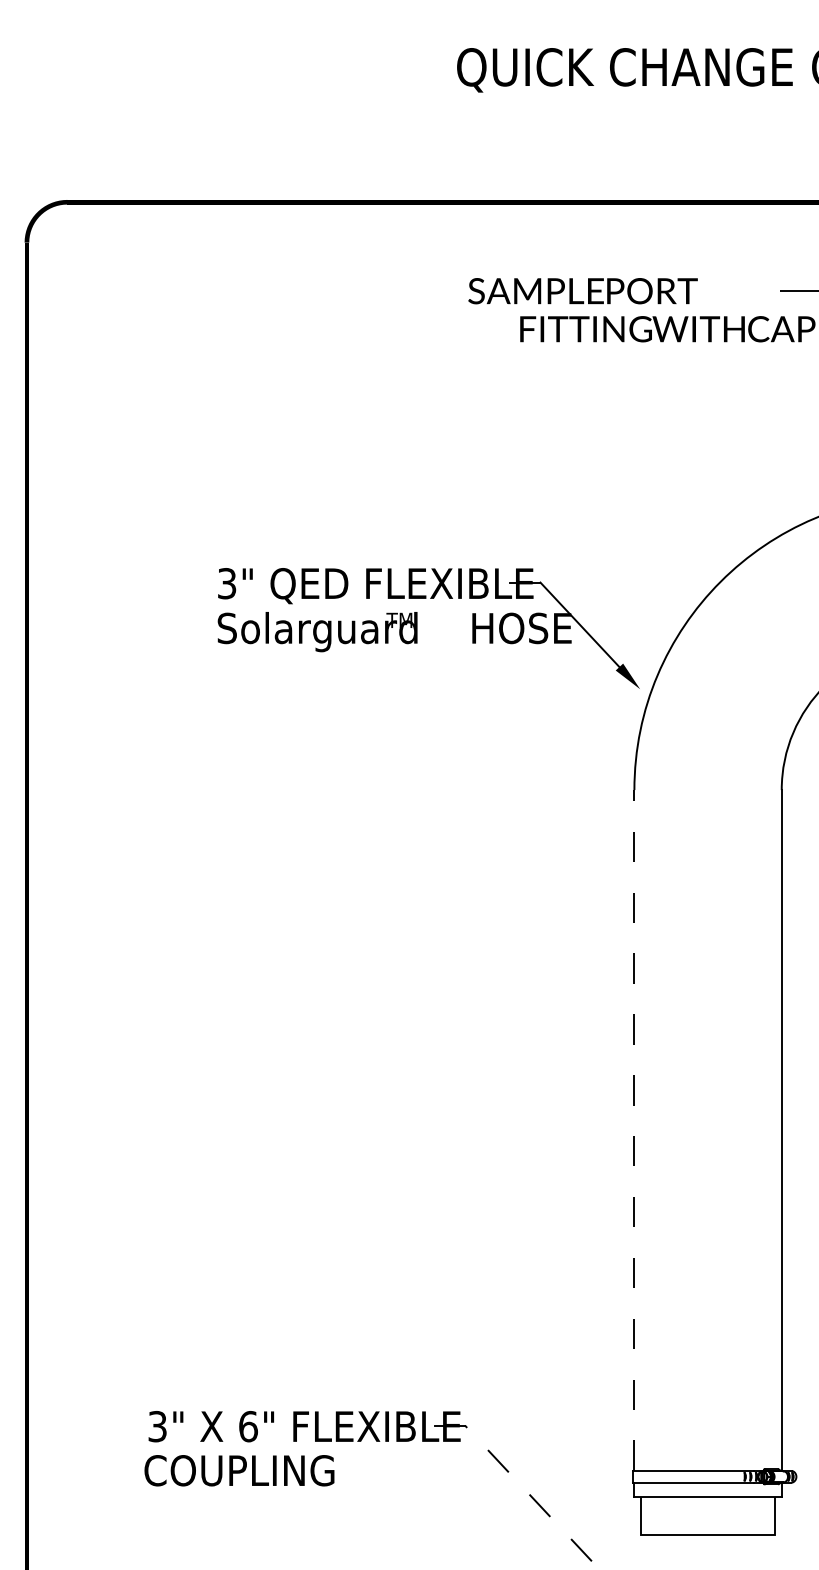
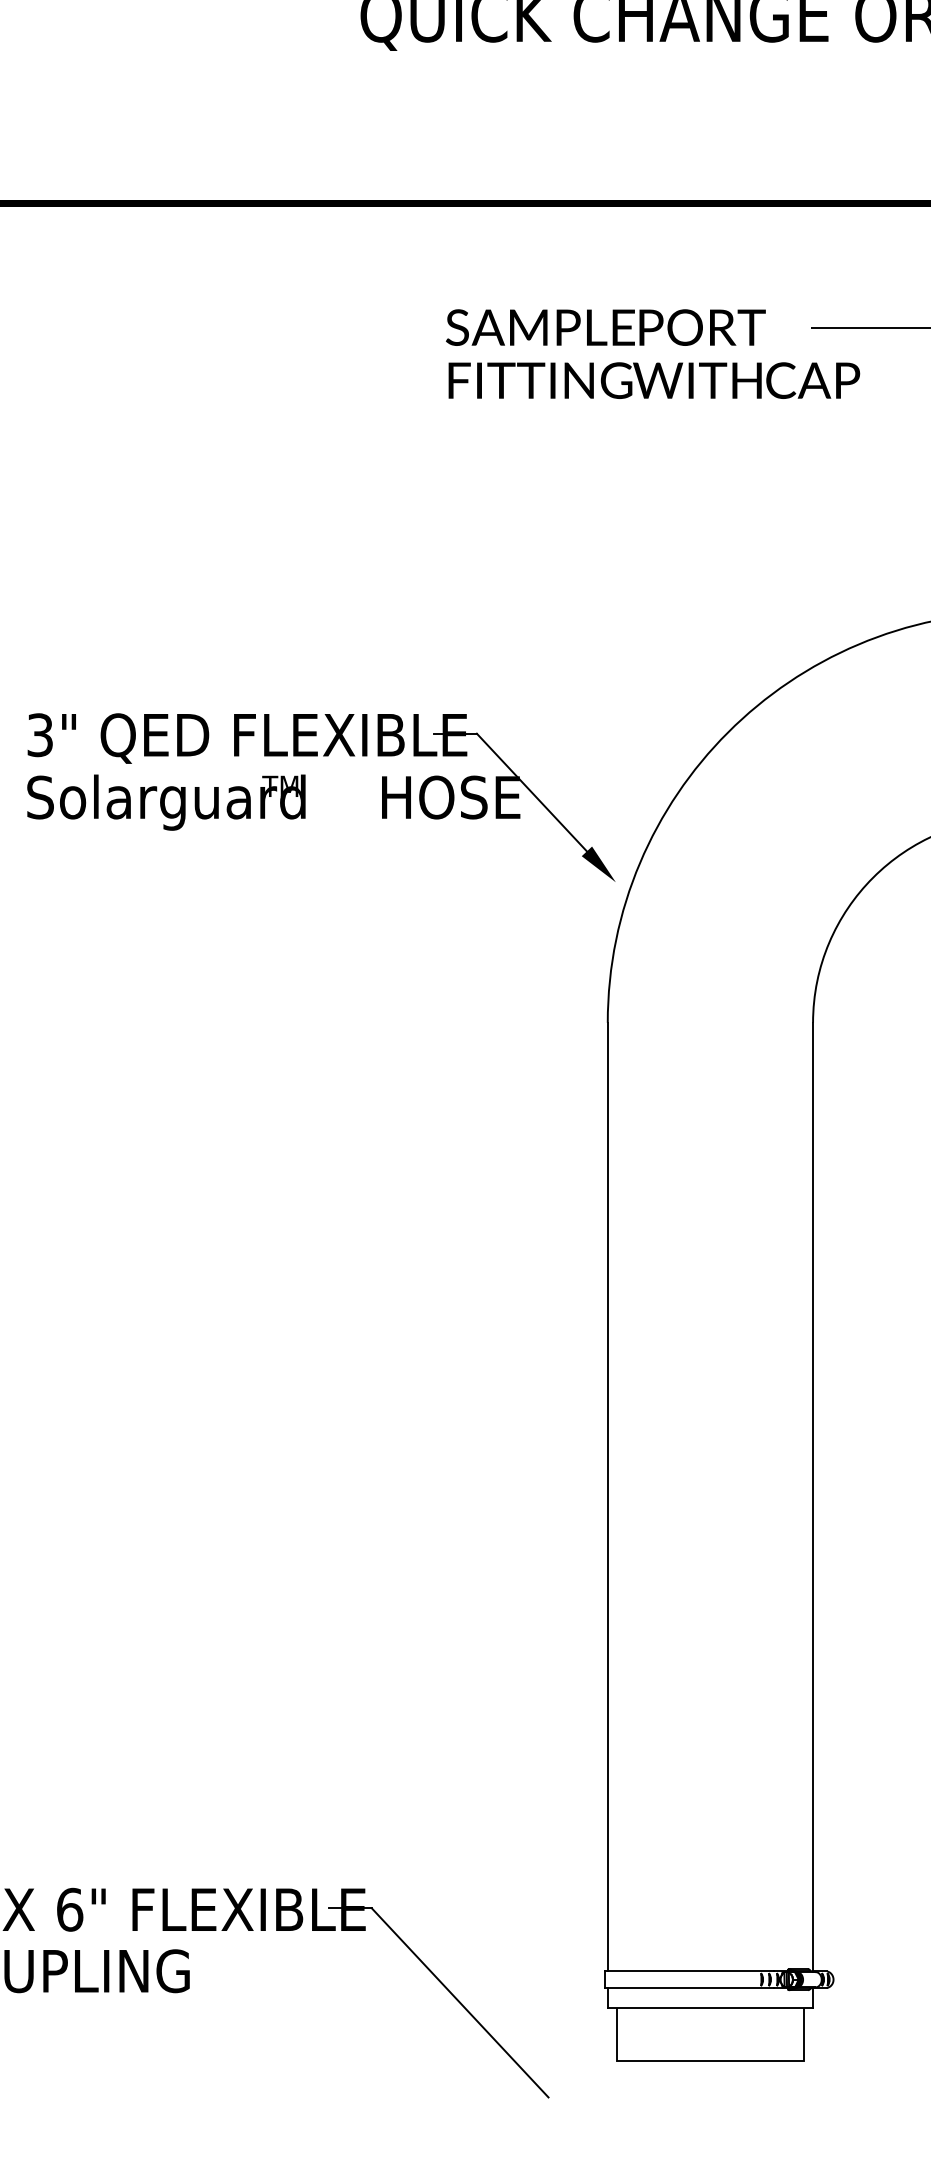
text: (582, 291) -> (605, 328), moved
line: (634, 1129) -> (607, 1495), dashed -> solid
line: (528, 1493) -> (460, 2002), dashed -> solid

